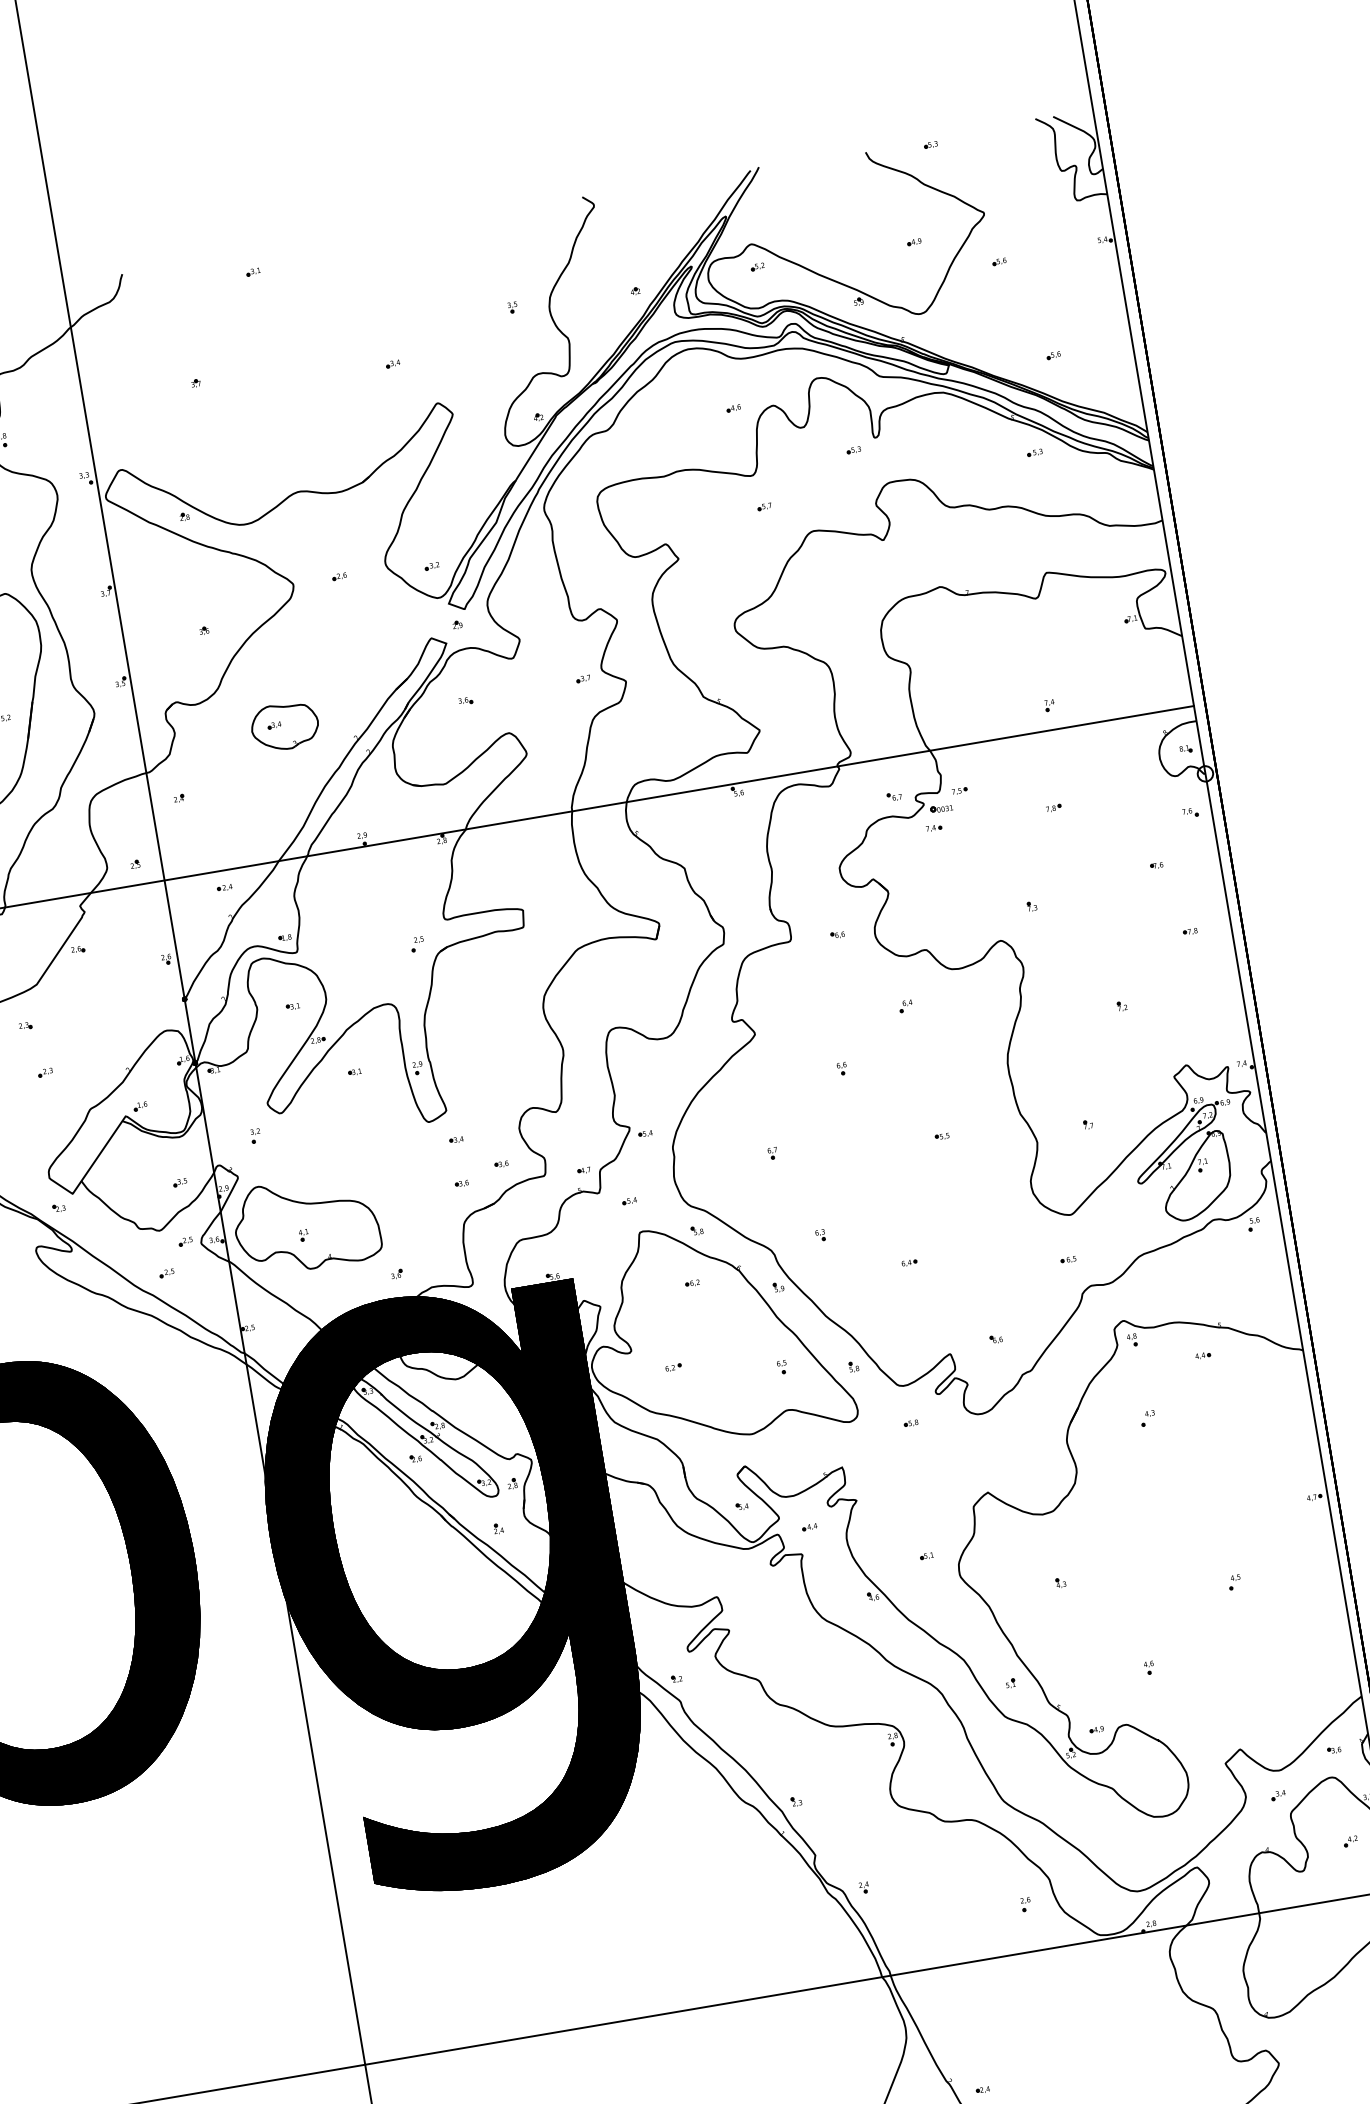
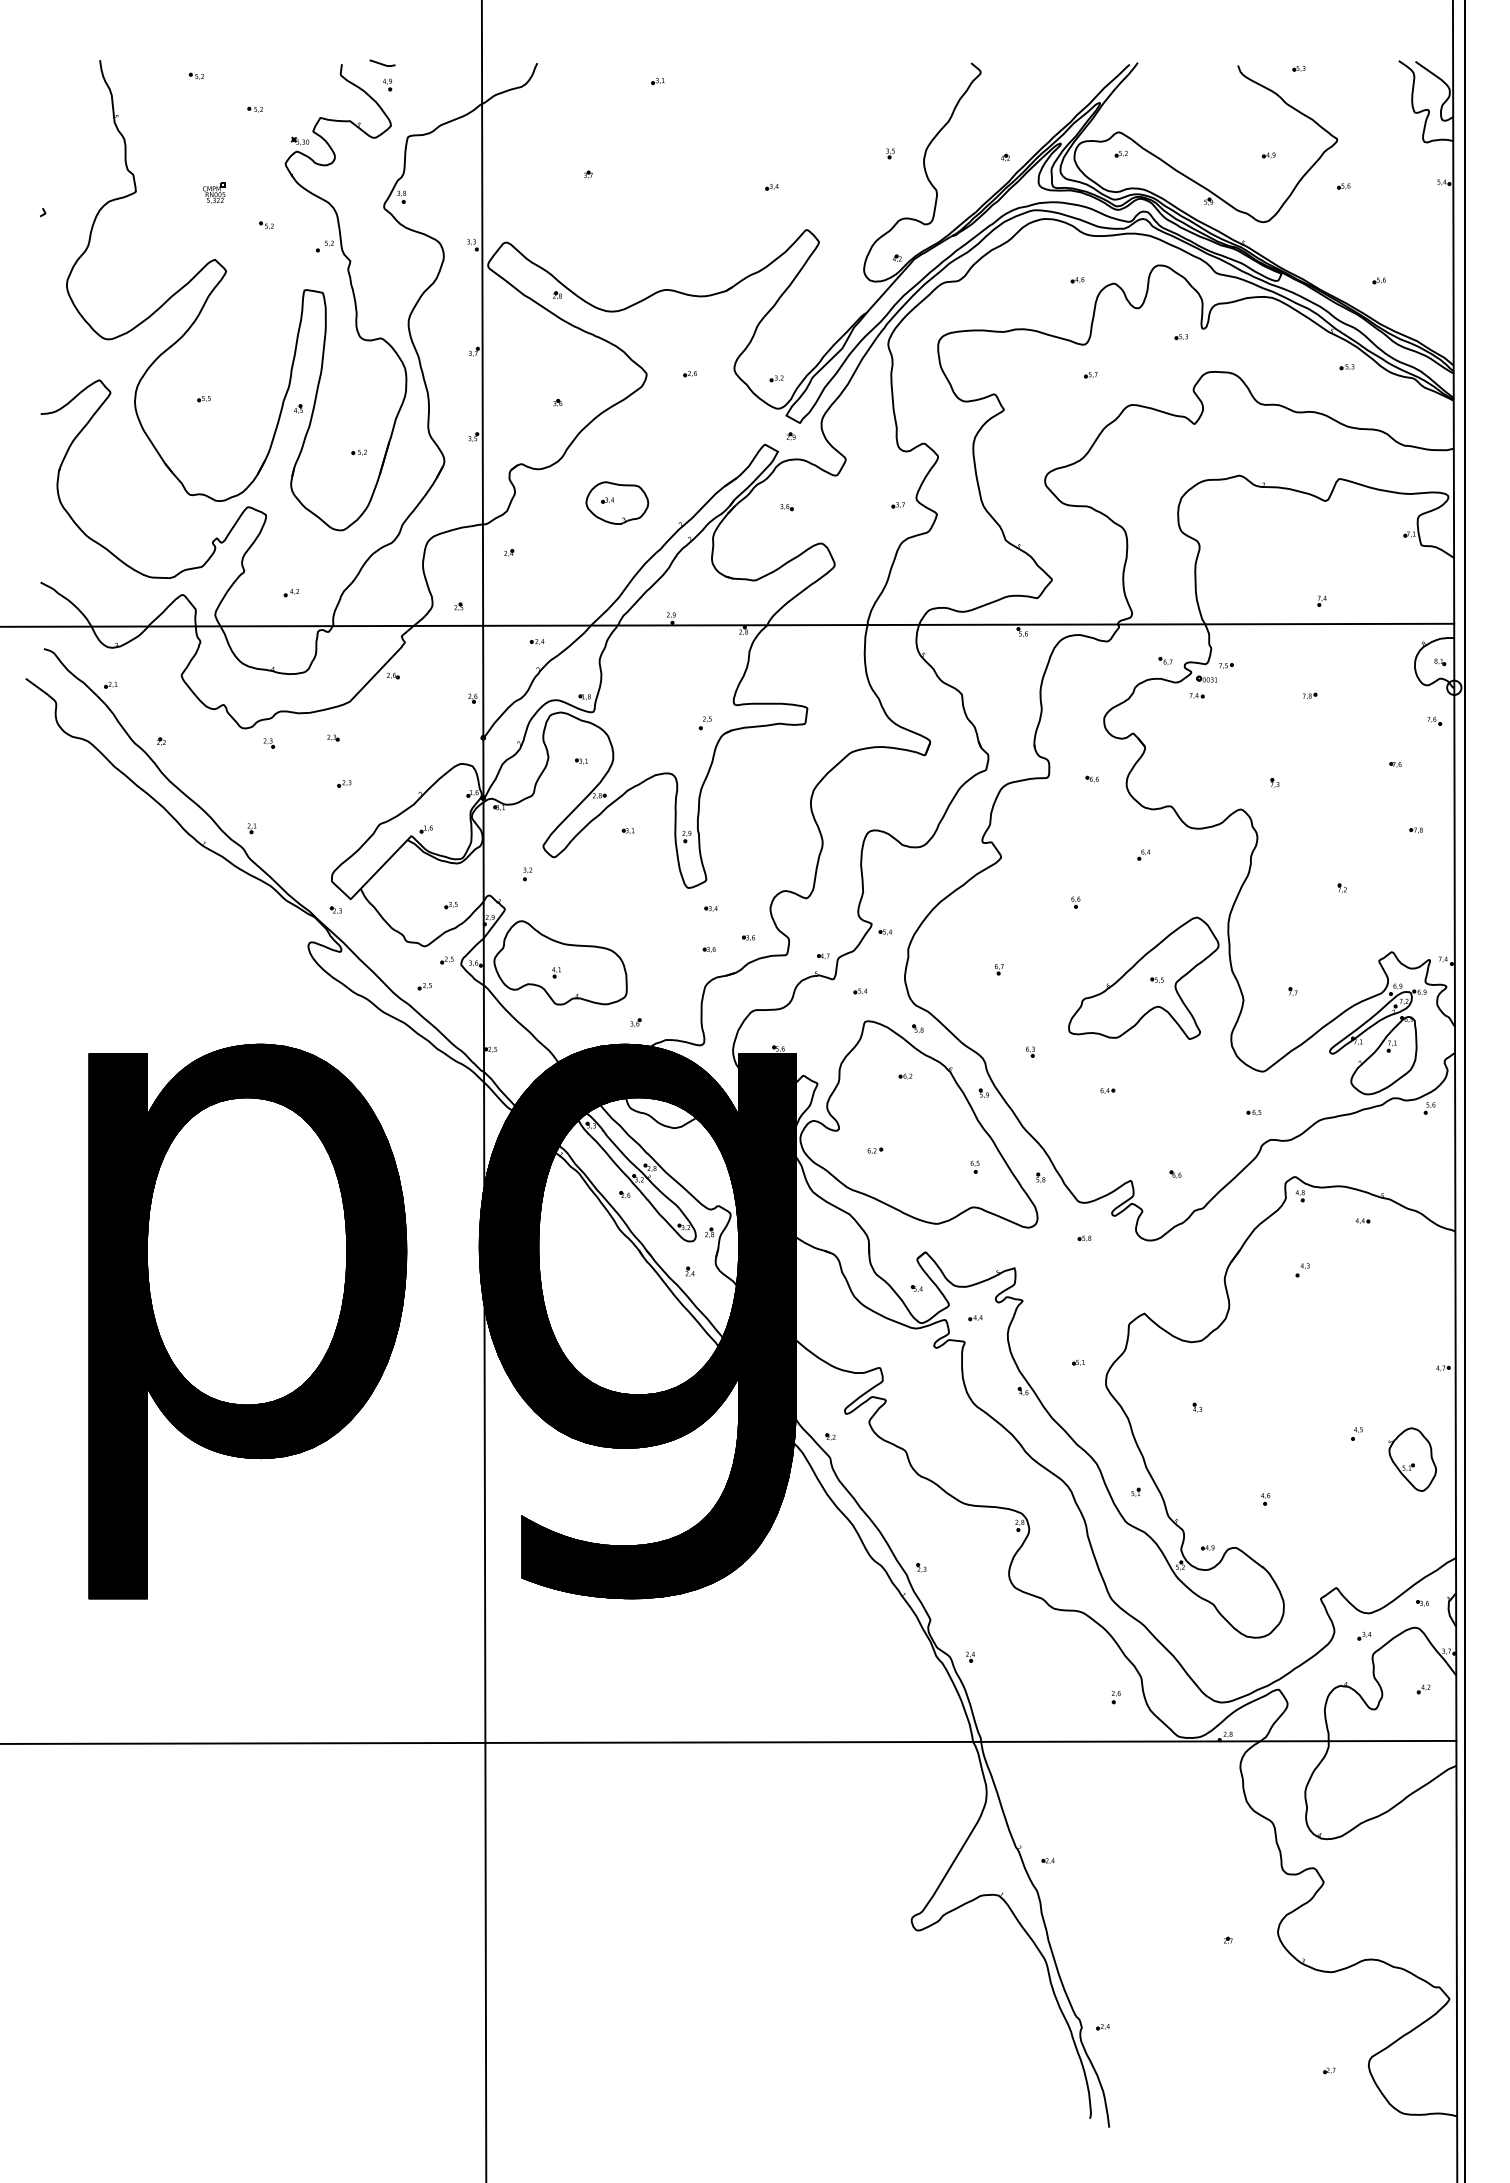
part: (927, 1136) -> (1143, 977), added
part: (1298, 1599) -> (1412, 1459), added

